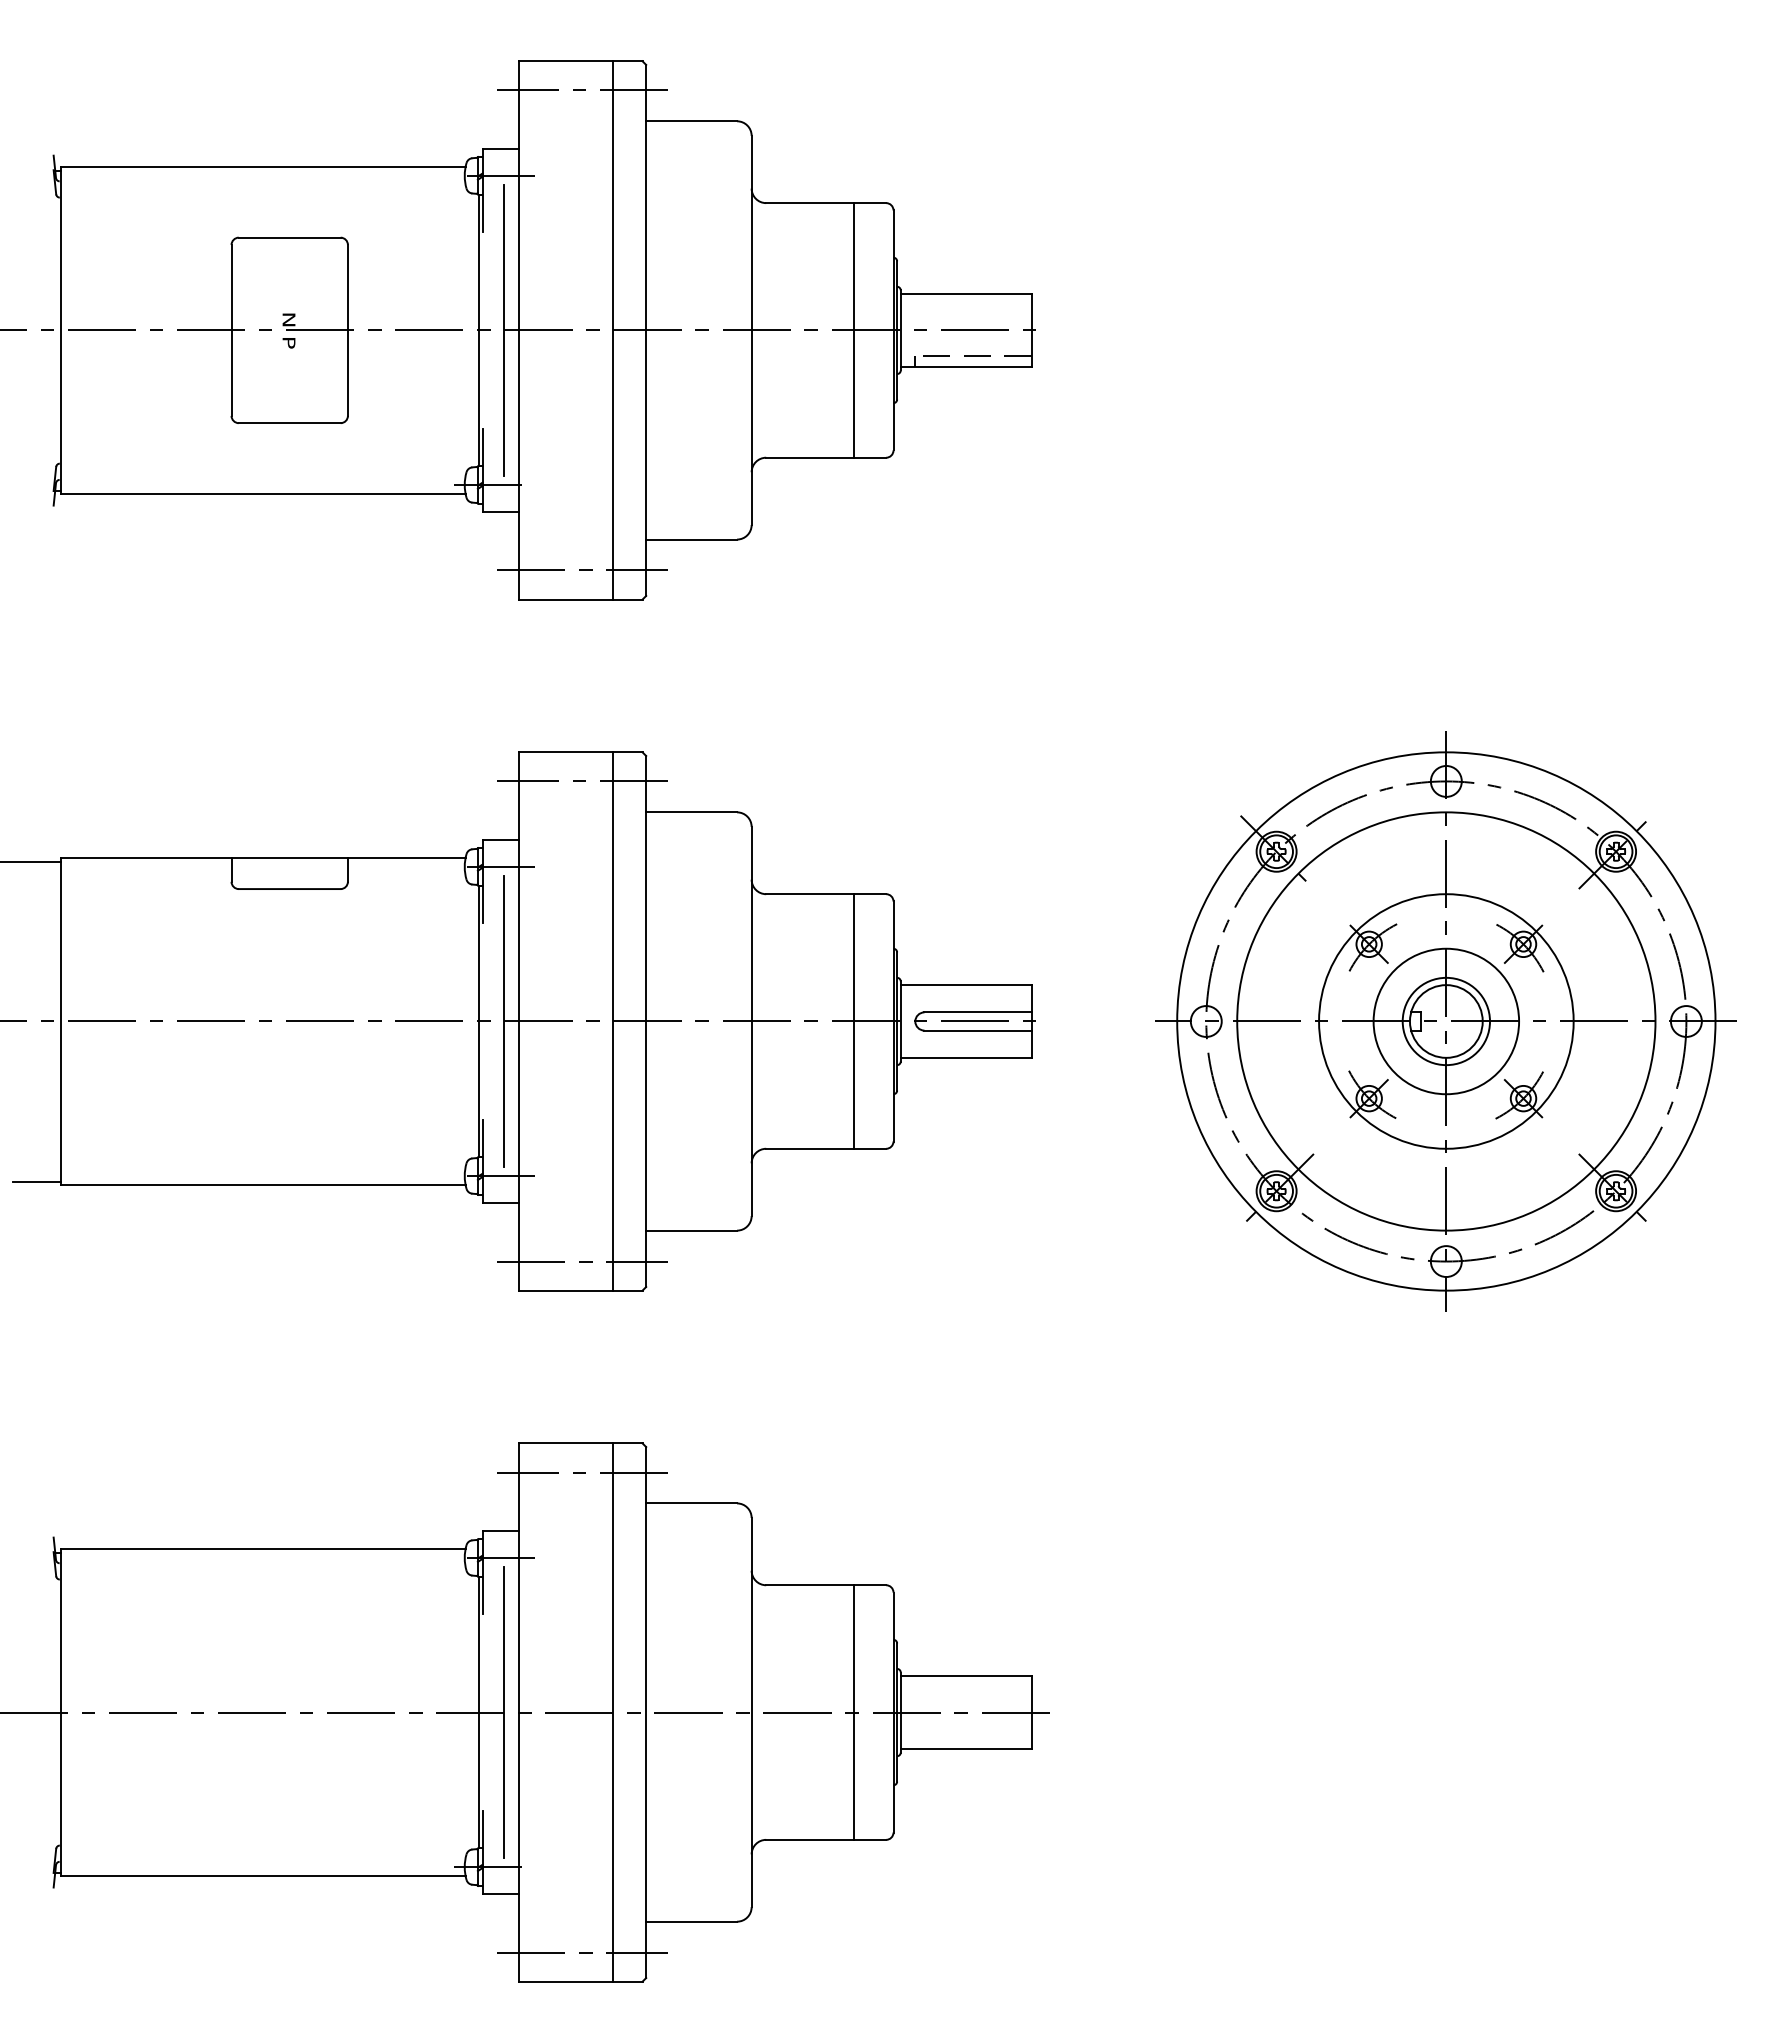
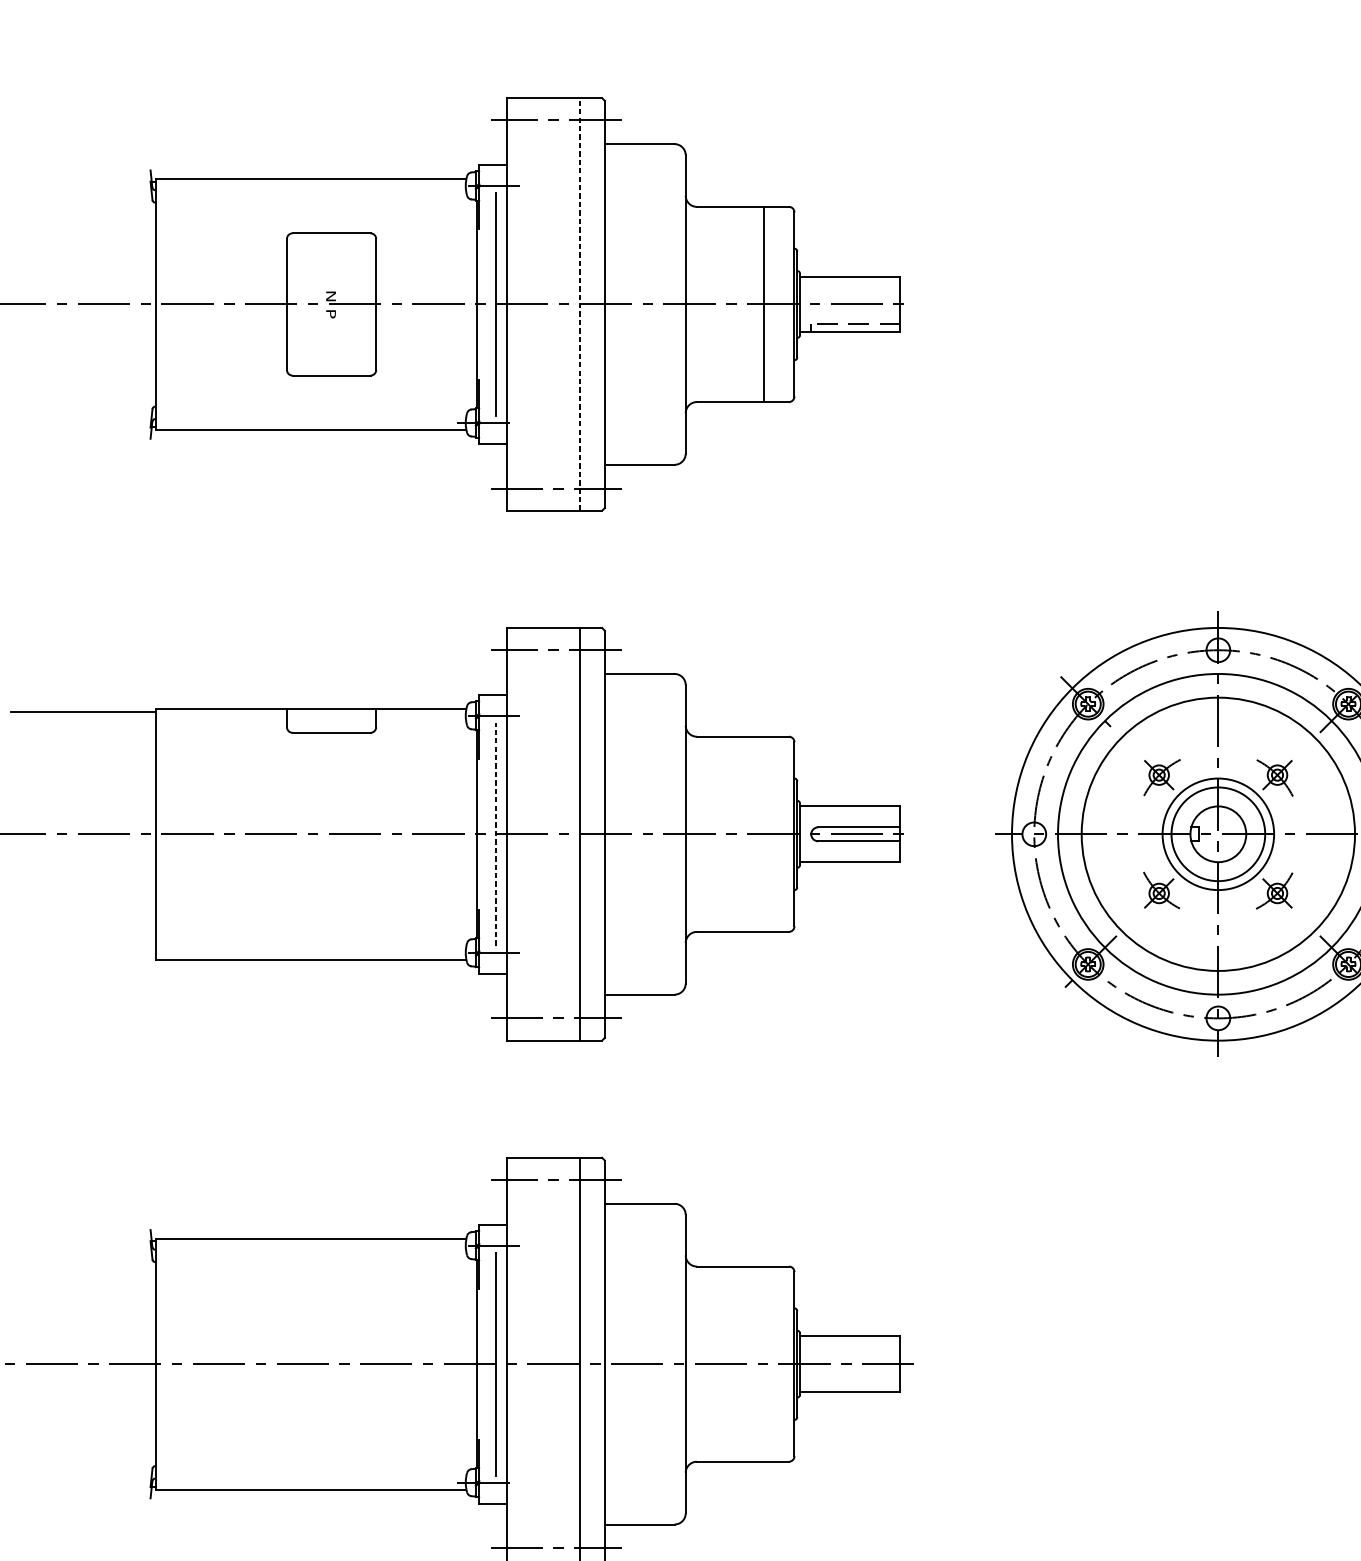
line: (613, 329) -> (579, 303), solid -> dashed
line: (504, 1021) -> (496, 834), solid -> dashed
line: (853, 1021) -> (763, 834), removed
circle: (1446, 1021) -> (1218, 834), size x1.4
circle: (1446, 1021) -> (1218, 834), size x1.4
line: (36, 1181) -> (137, 956), removed
line: (853, 1712) -> (763, 1364), removed

